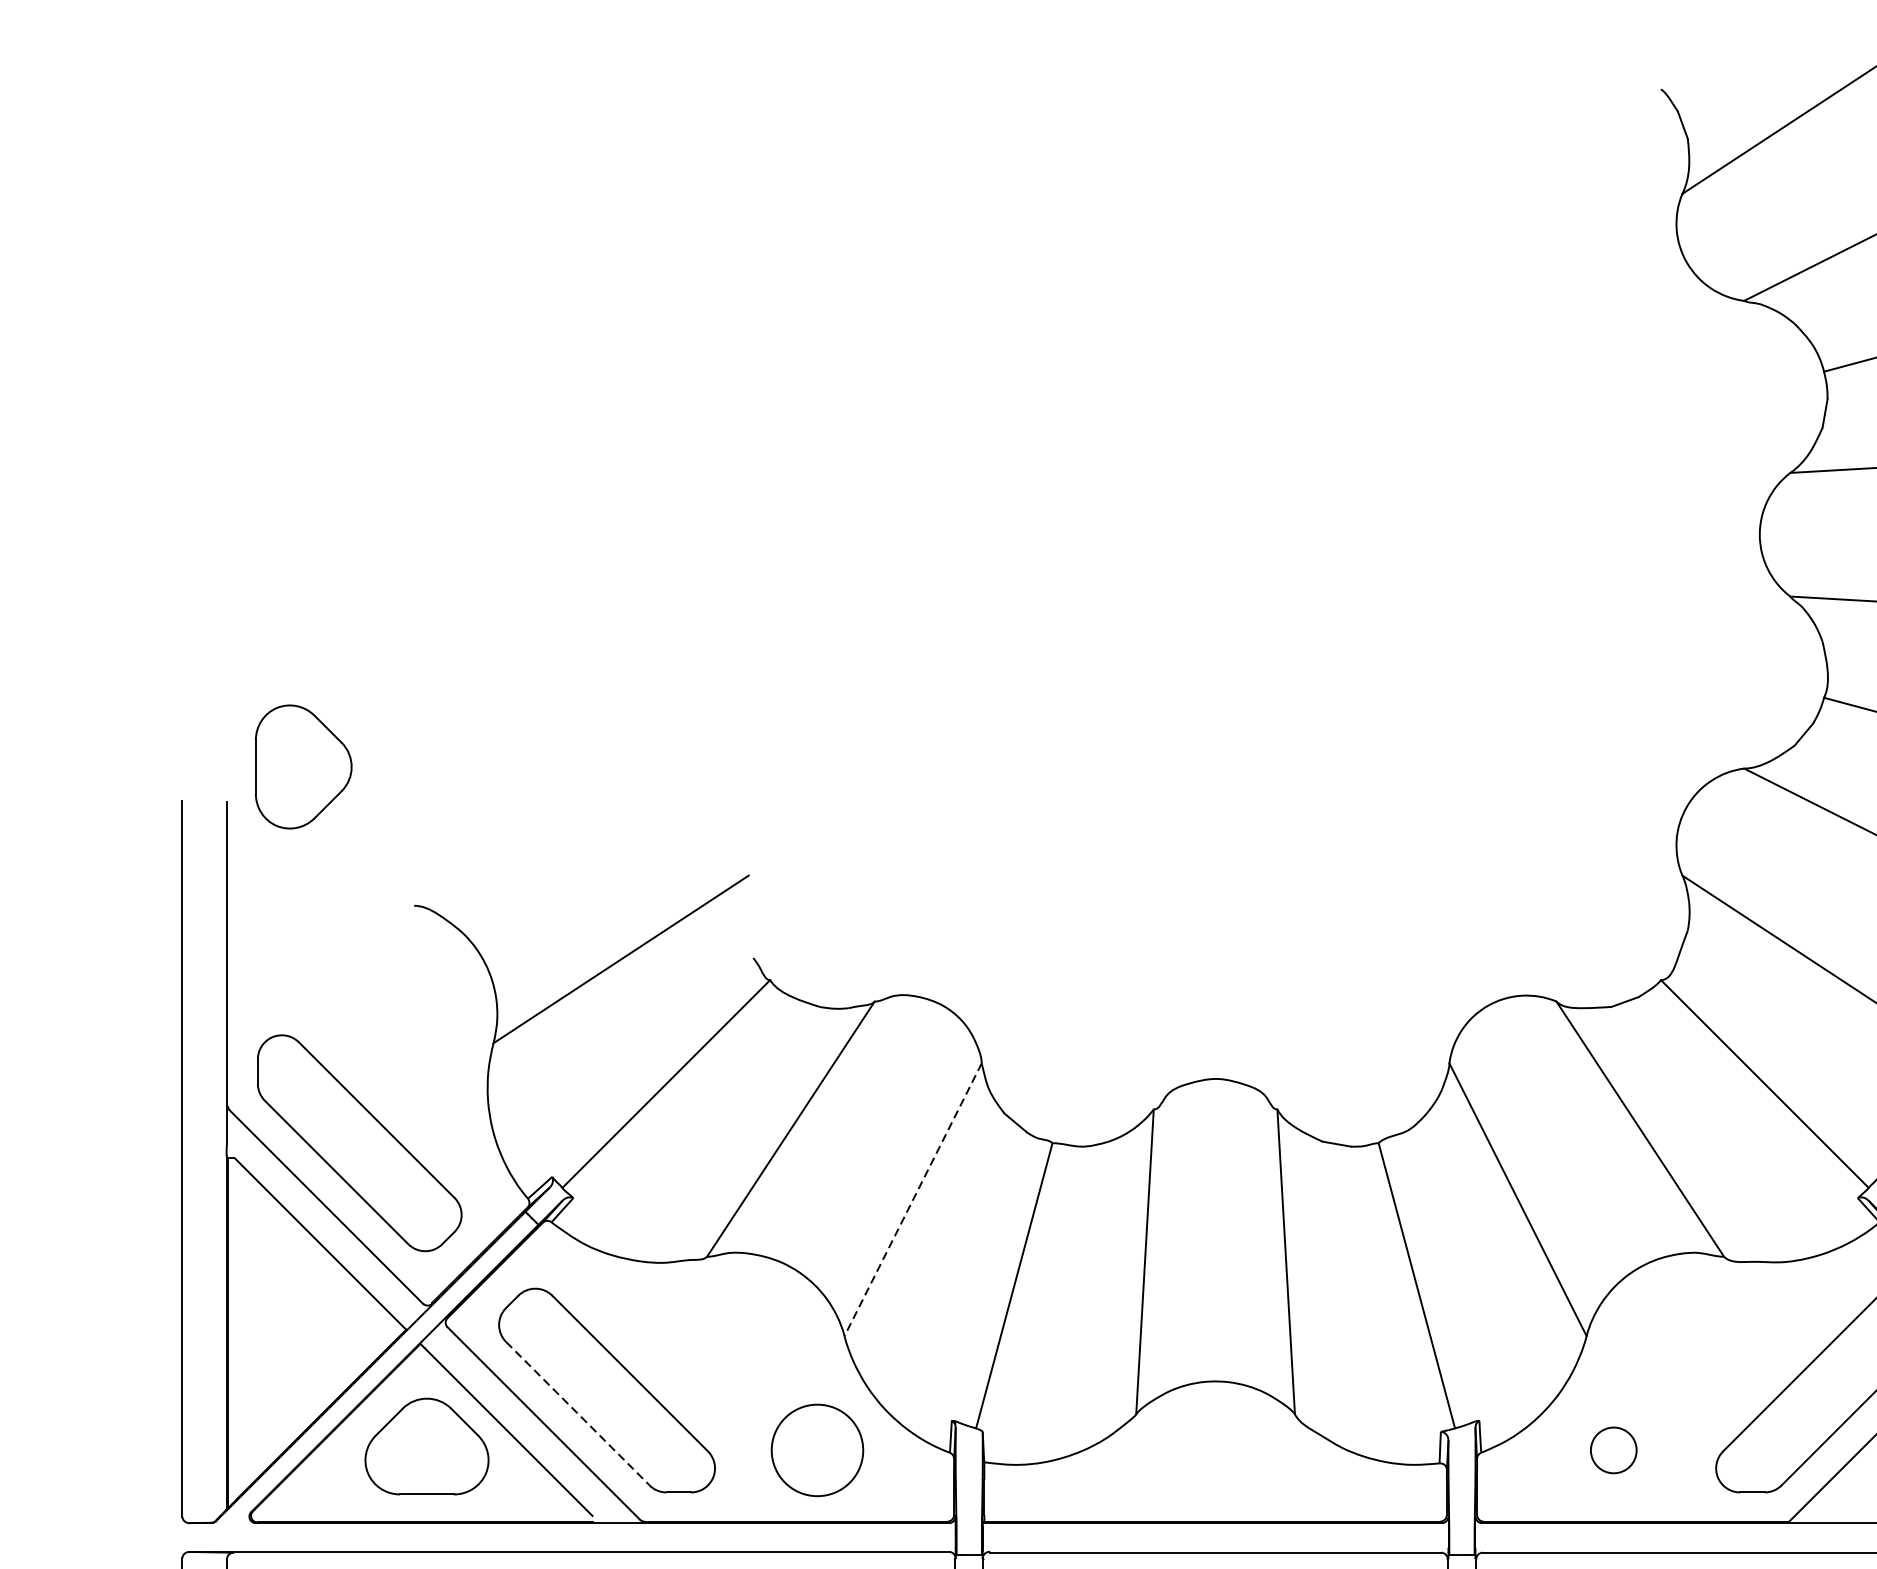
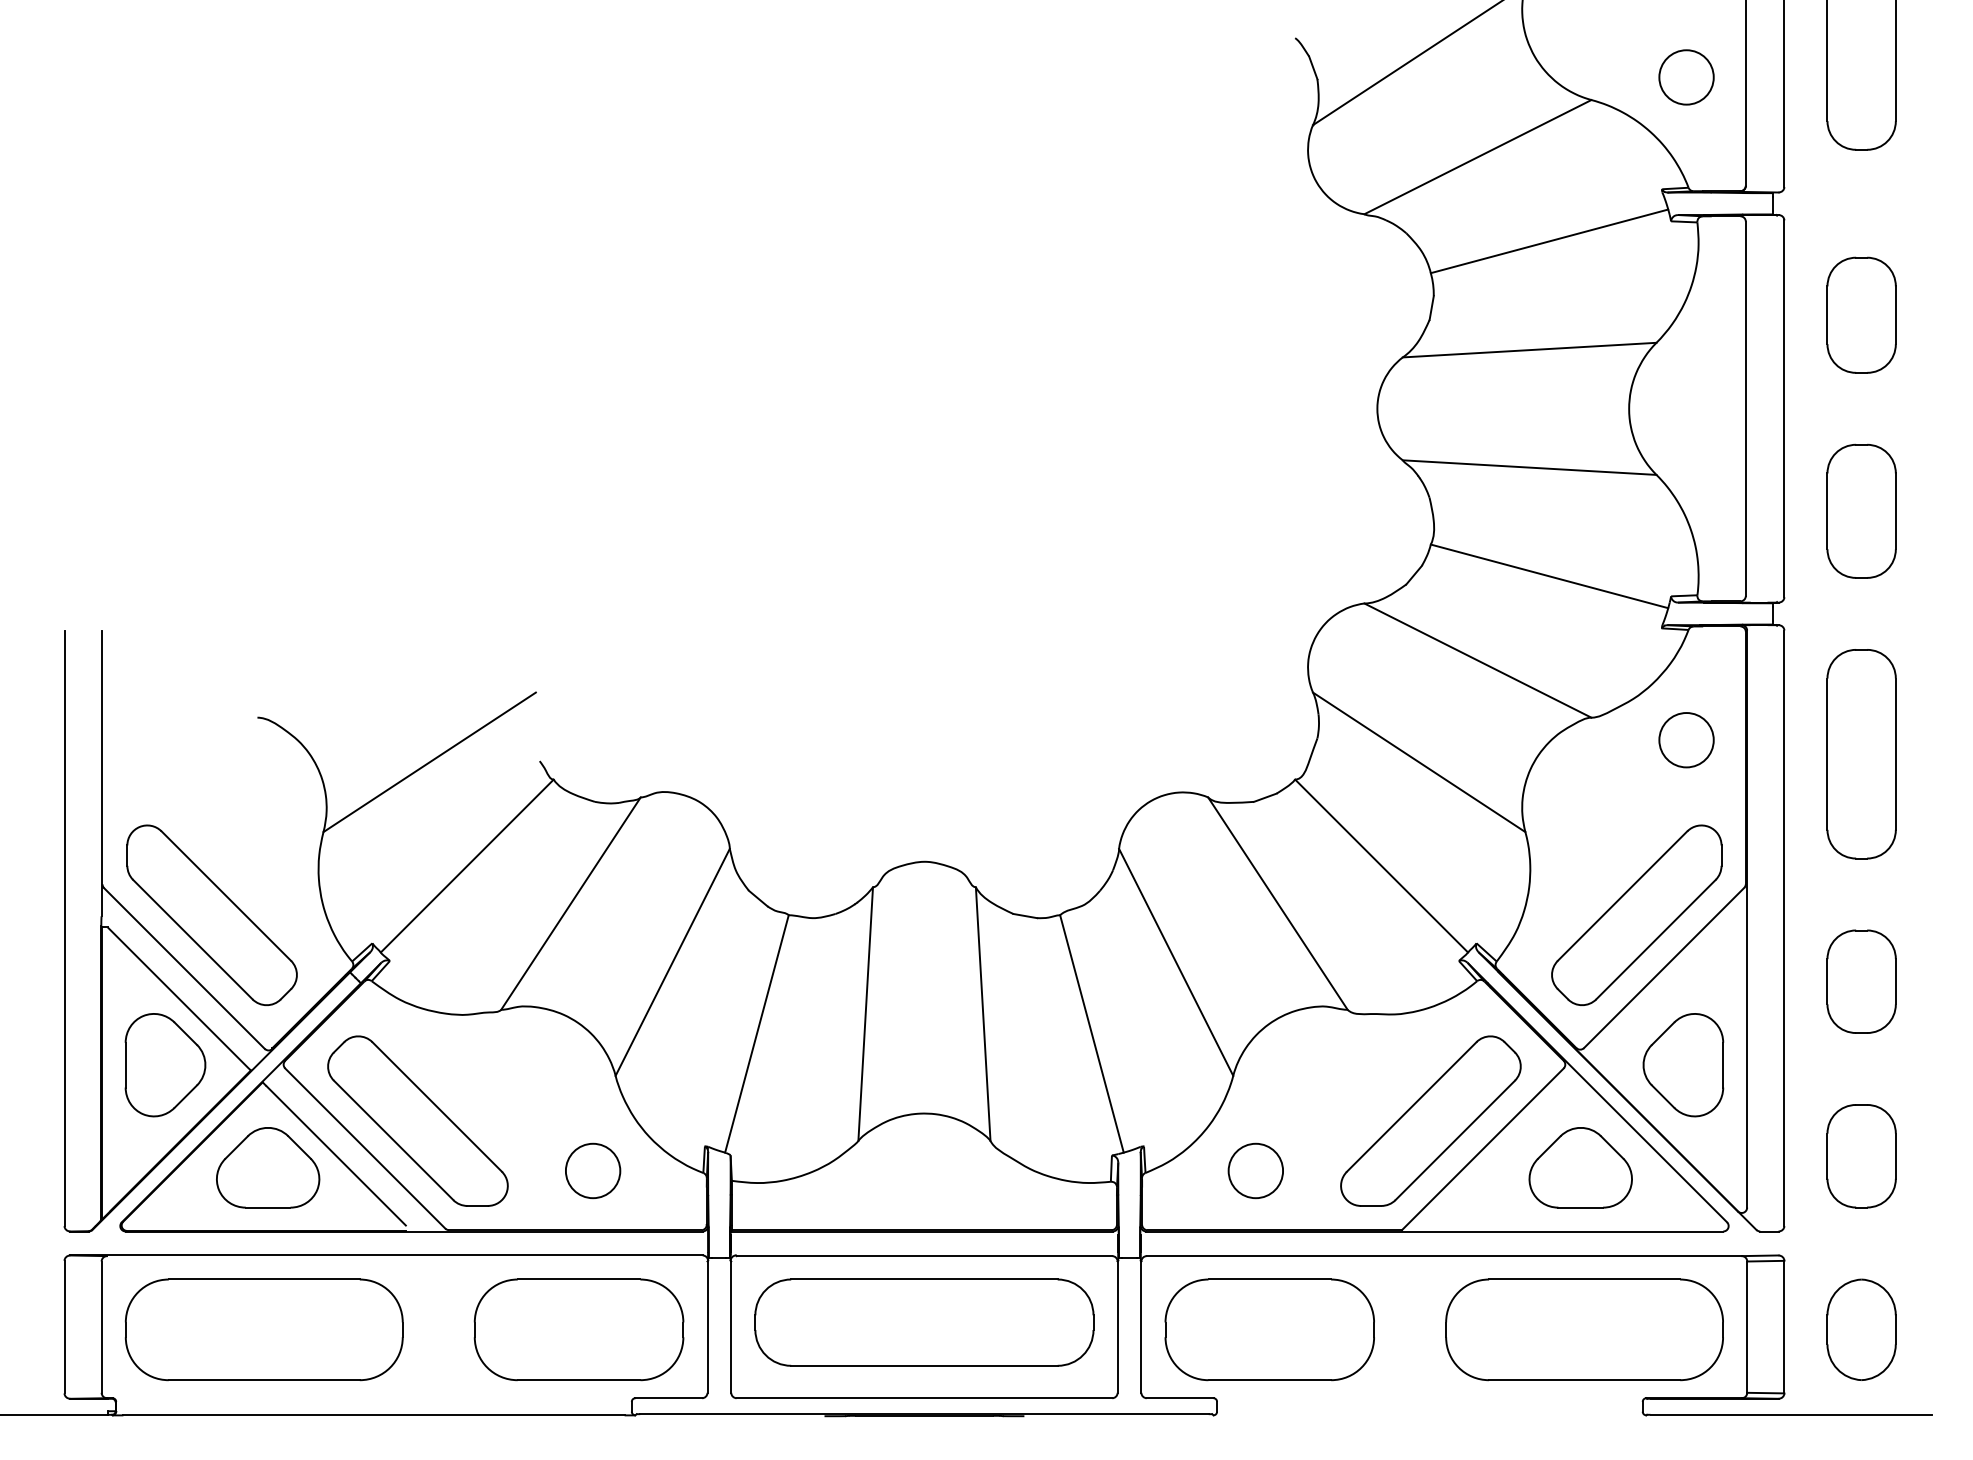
part: (303, 767) -> (165, 1065), moved
line: (912, 1199) -> (672, 962), dashed -> solid
line: (578, 1413) -> (394, 1140), dashed -> solid
circle: (816, 1449) -> (592, 1170), size x0.71
circle: (1613, 1449) -> (1255, 1170), size x1.43

